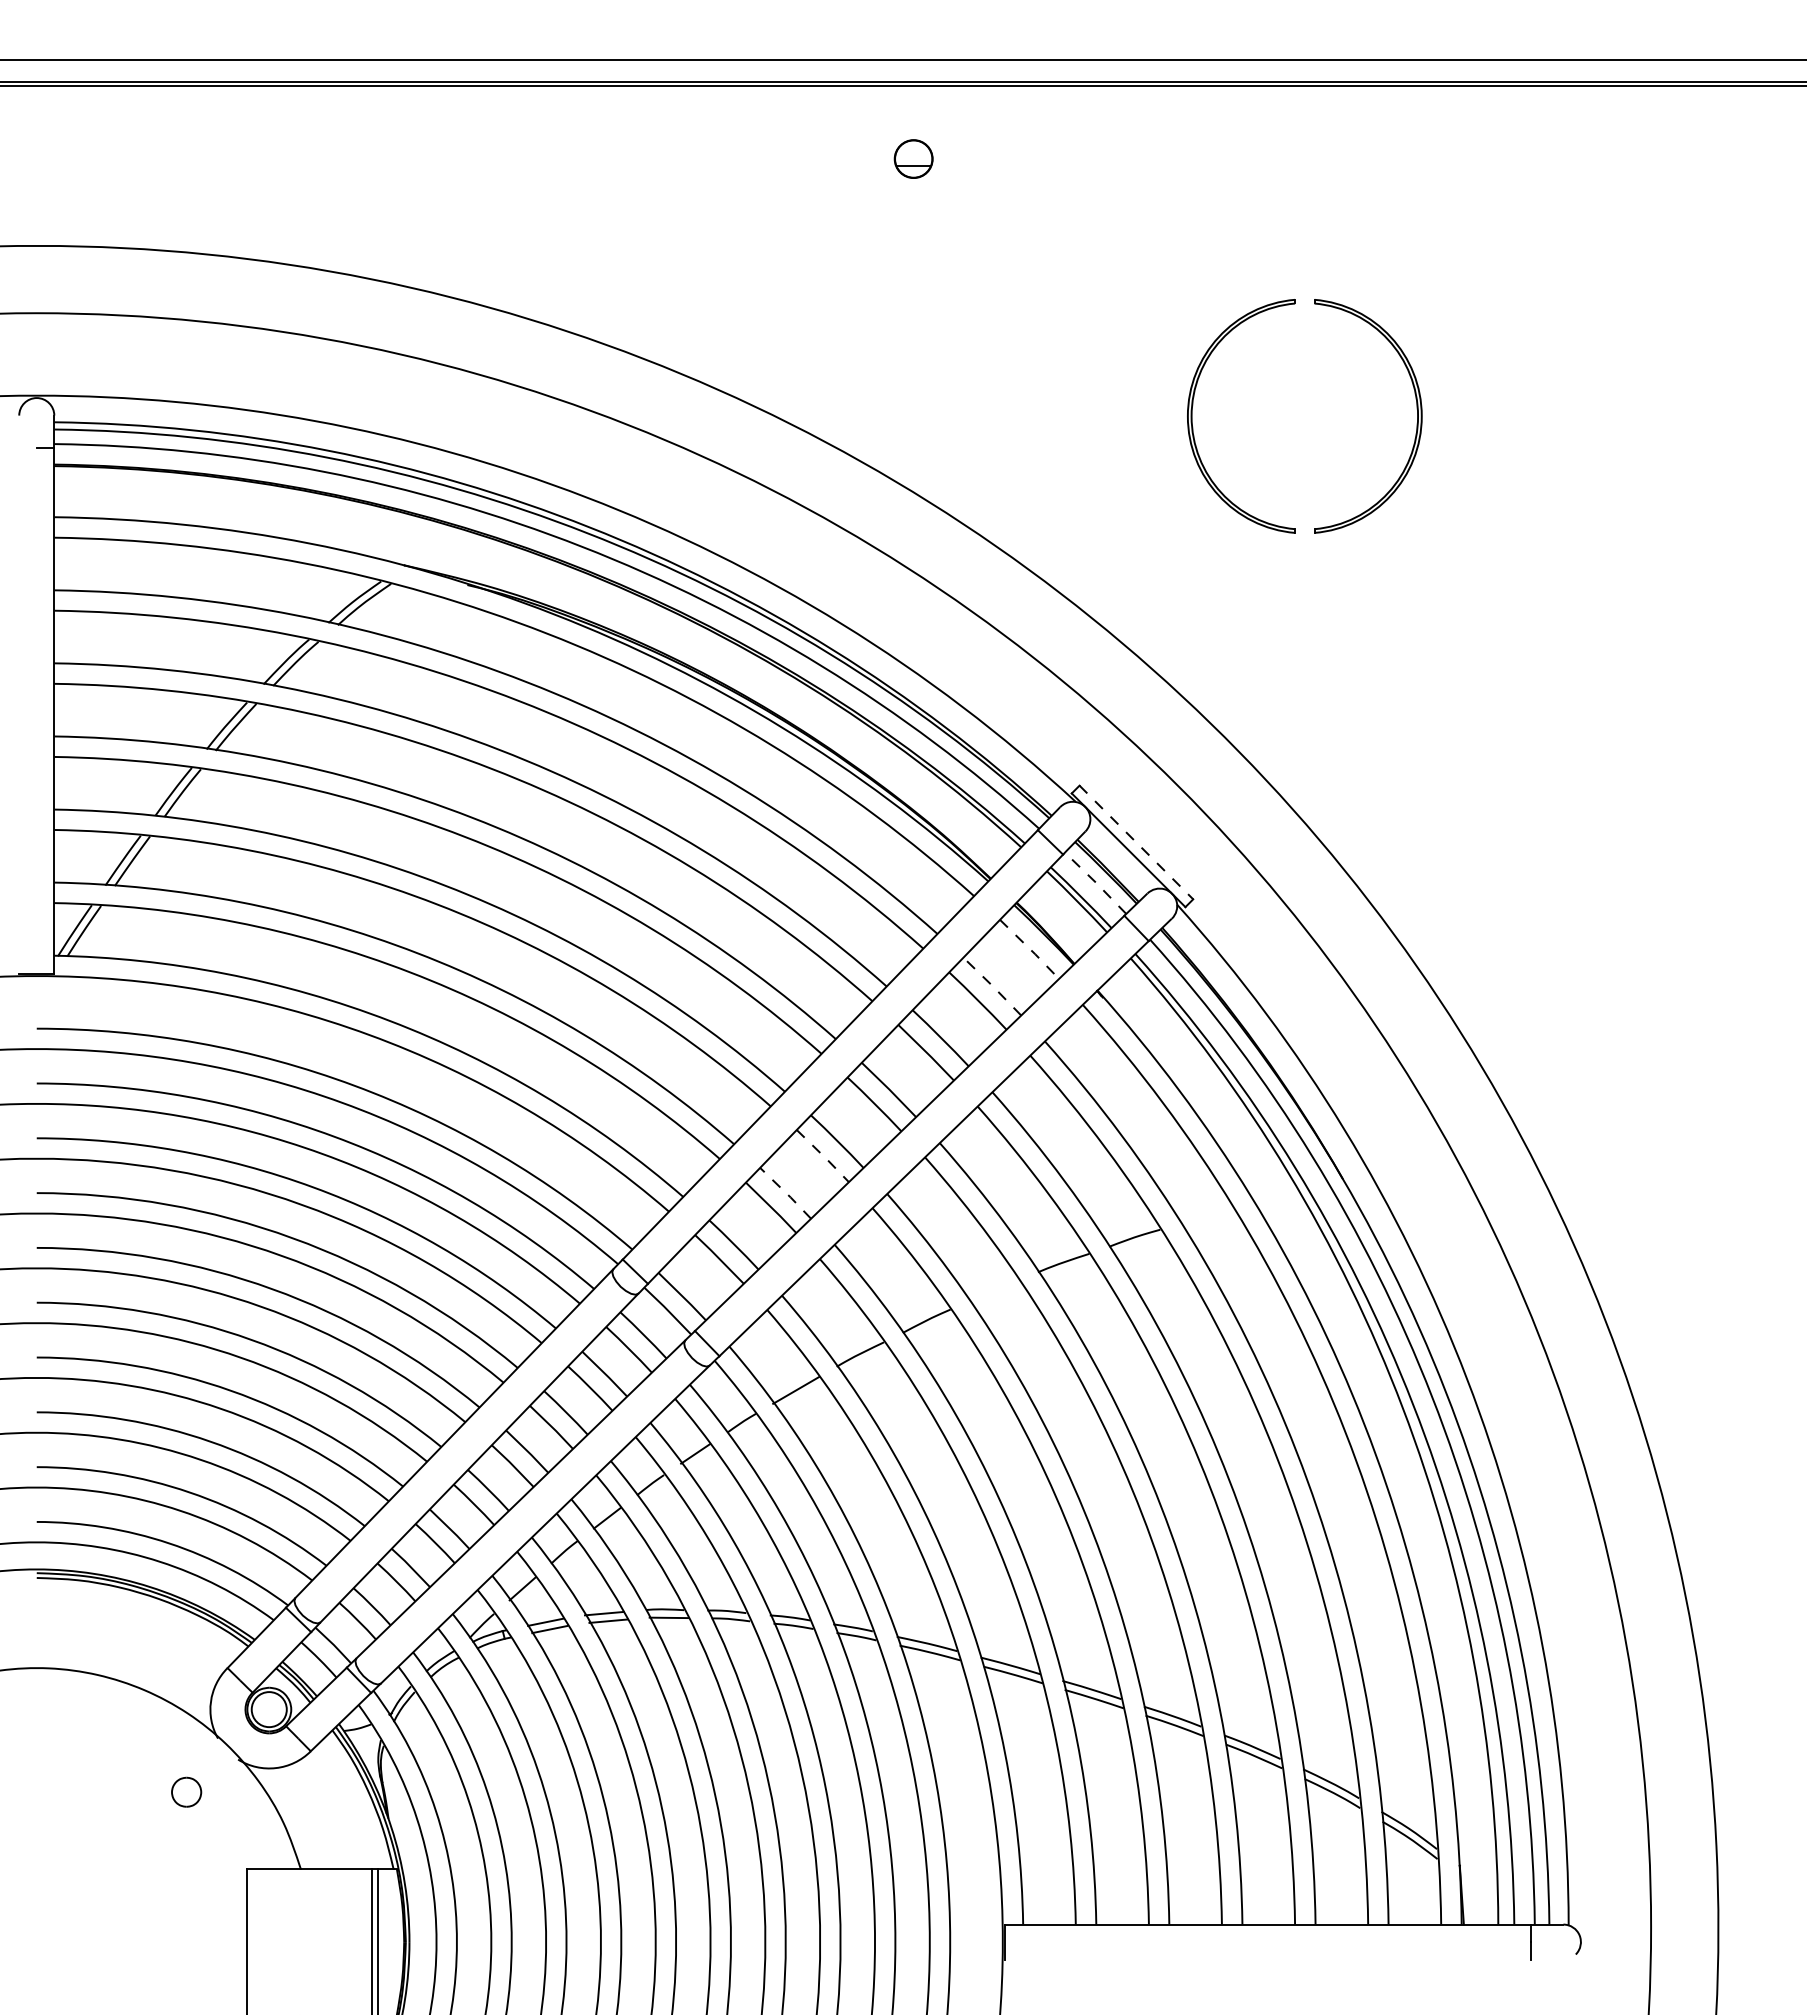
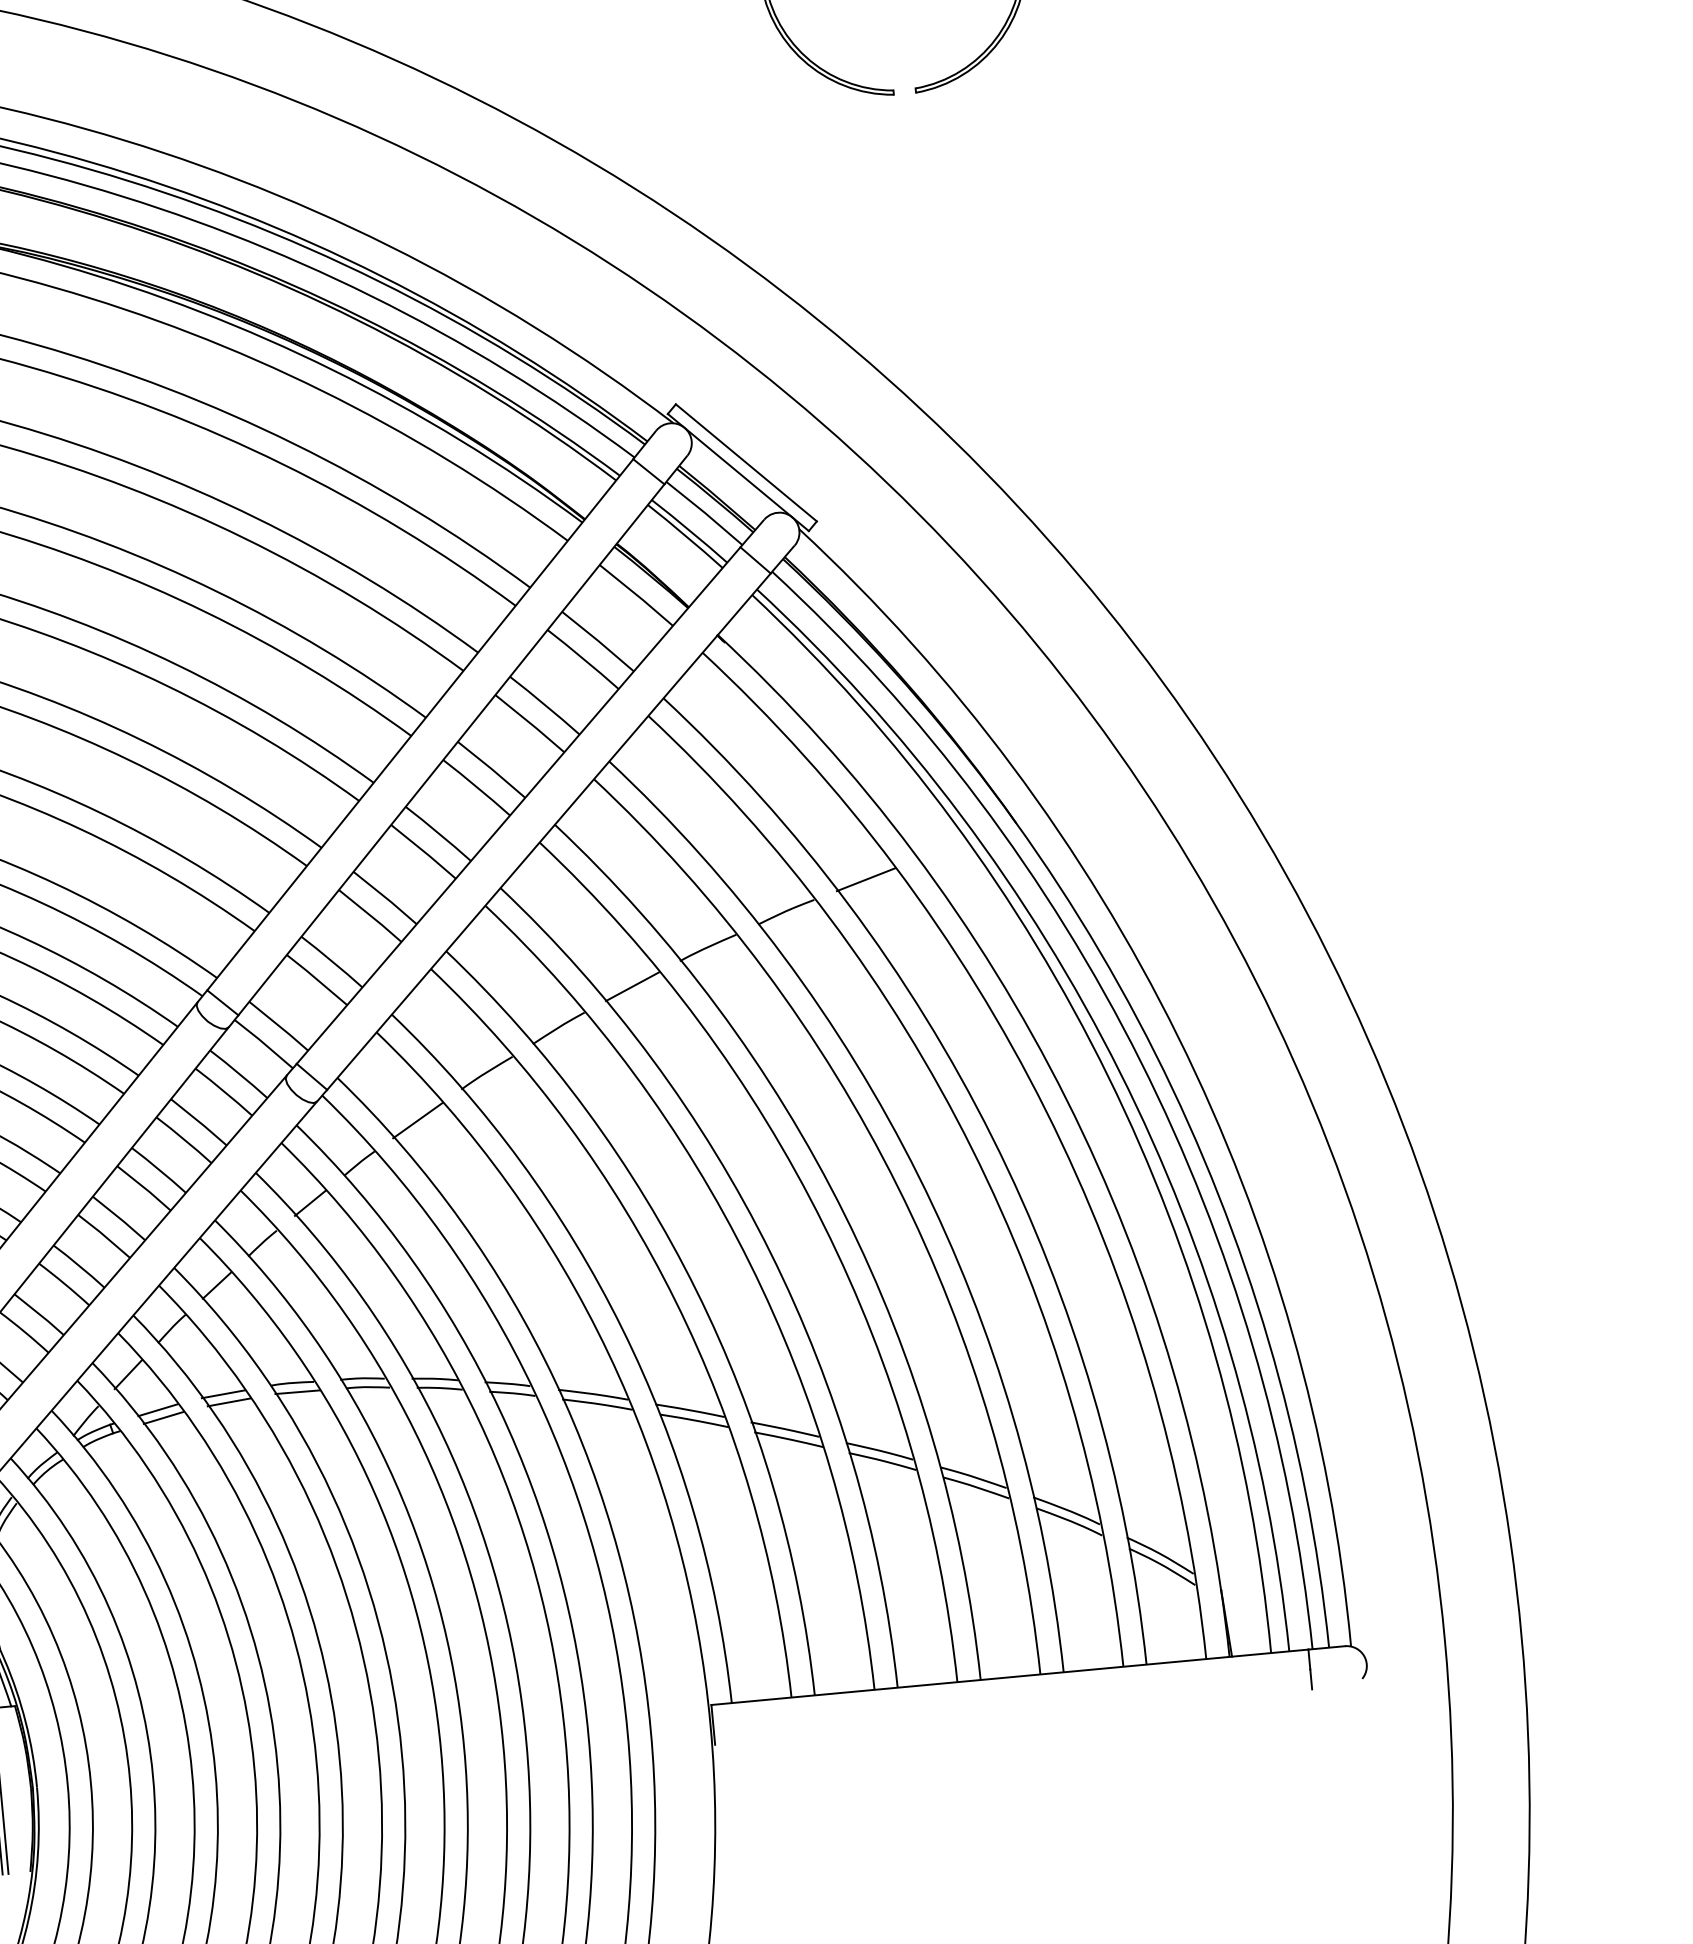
line: (1136, 842) -> (746, 462), dashed -> solid
line: (1096, 882) -> (705, 512), dashed -> solid
line: (1030, 949) -> (637, 595), dashed -> solid
line: (992, 986) -> (598, 641), dashed -> solid
line: (823, 1156) -> (424, 852), dashed -> solid
line: (786, 1193) -> (386, 898), dashed -> solid
line: (1206, 1215) -> (865, 878), added
line: (994, 1290) -> (632, 986), added

